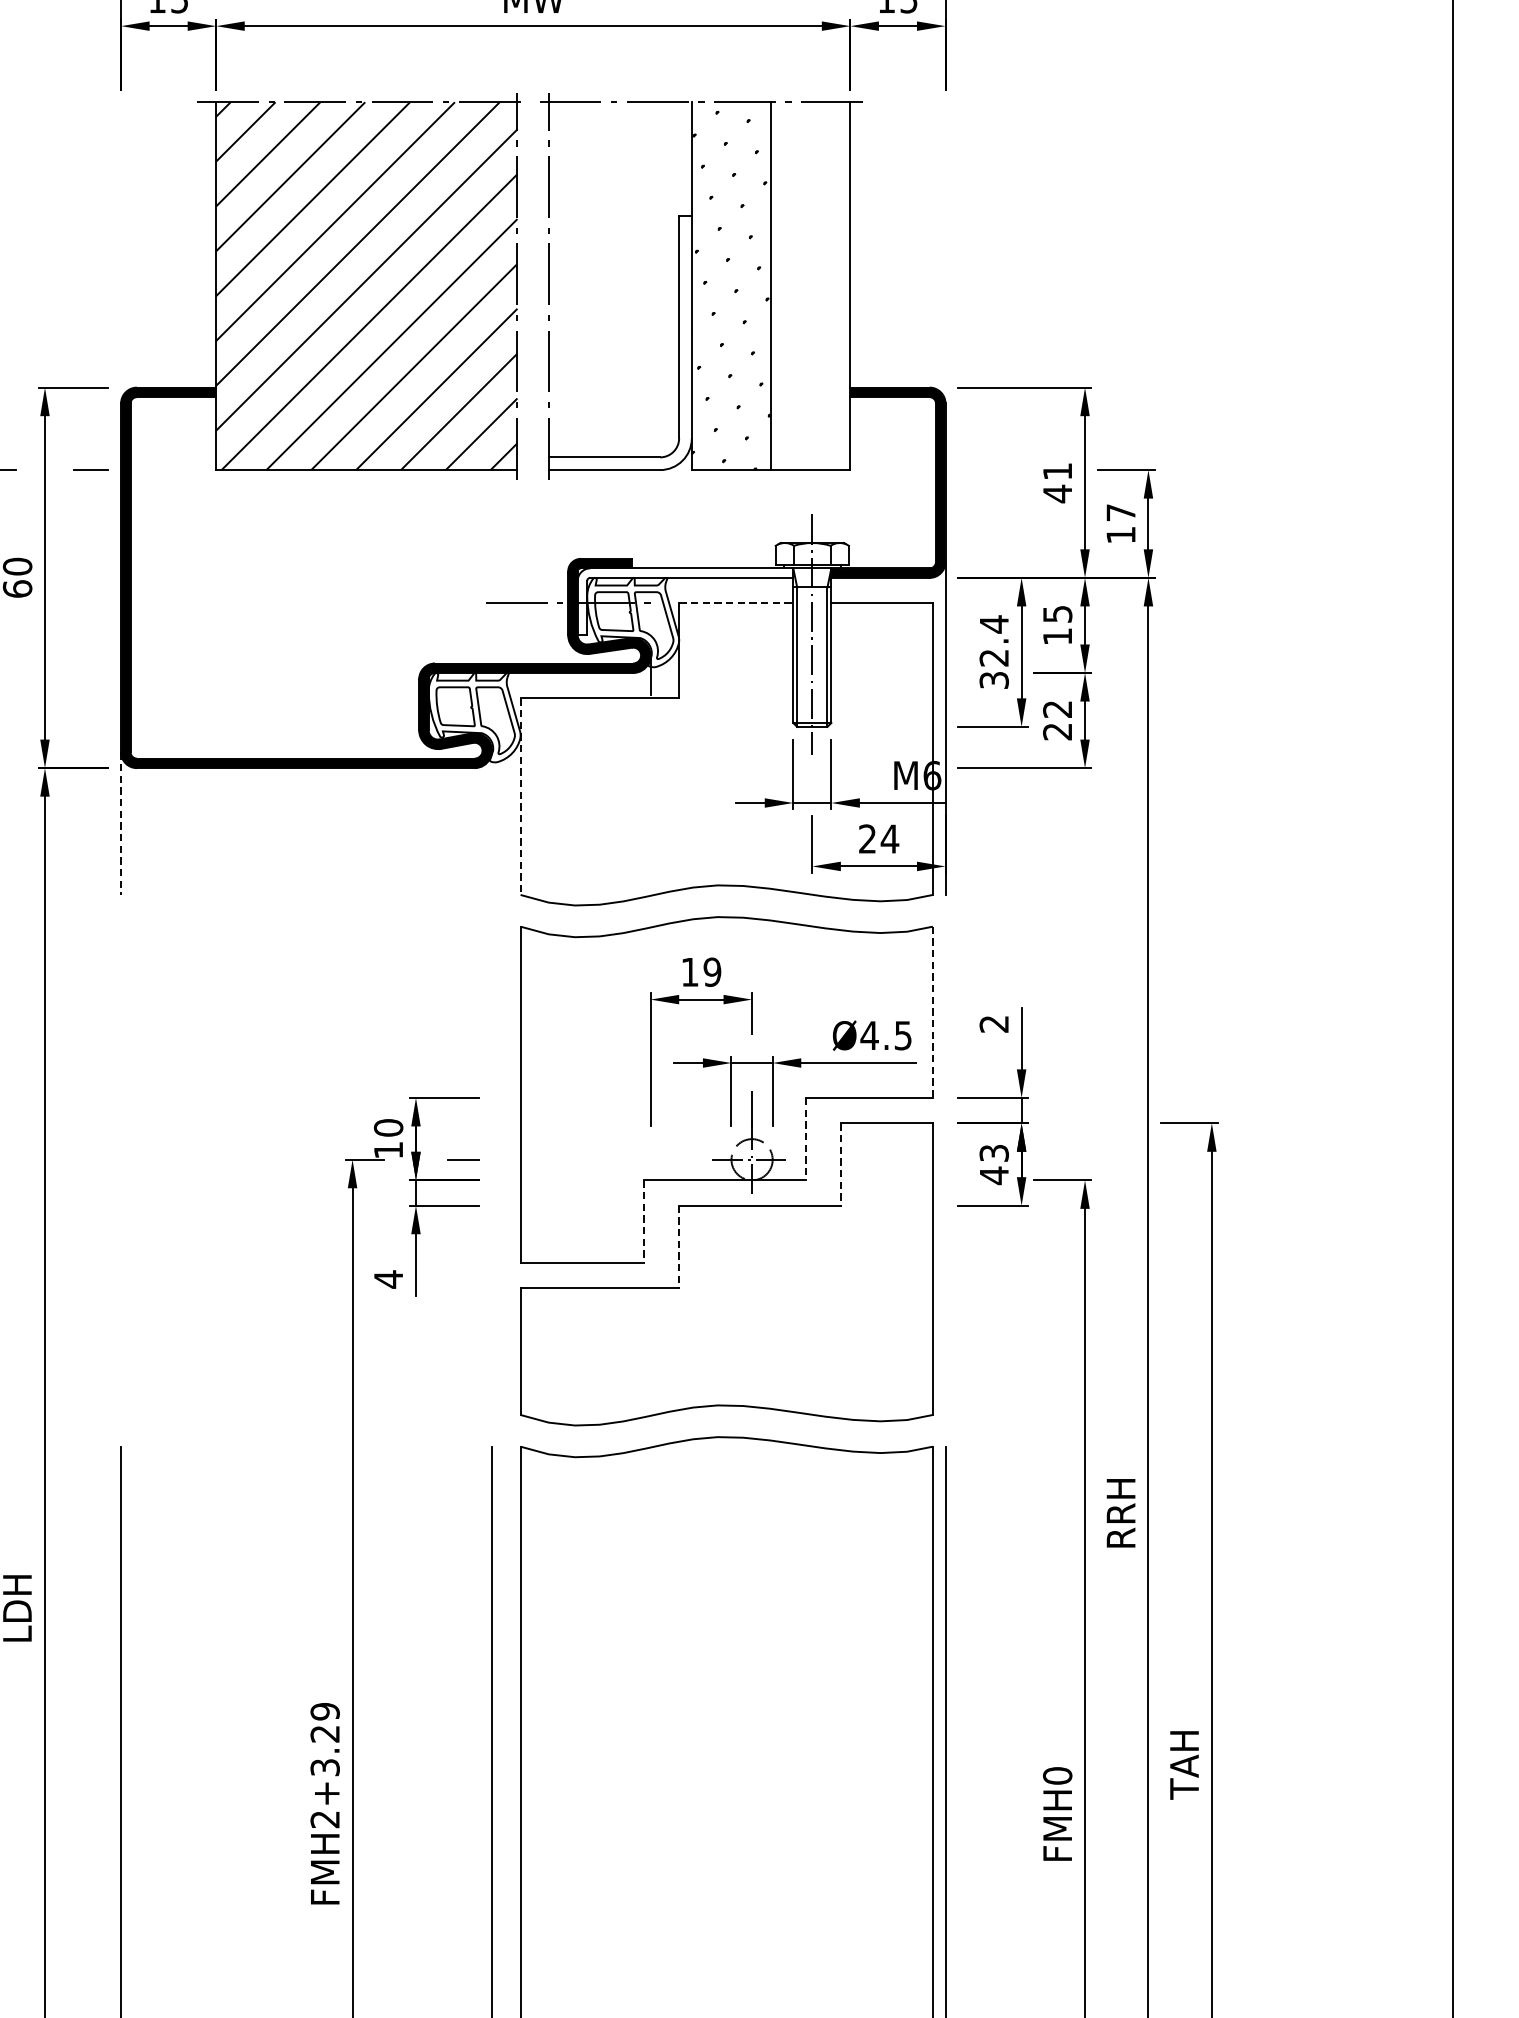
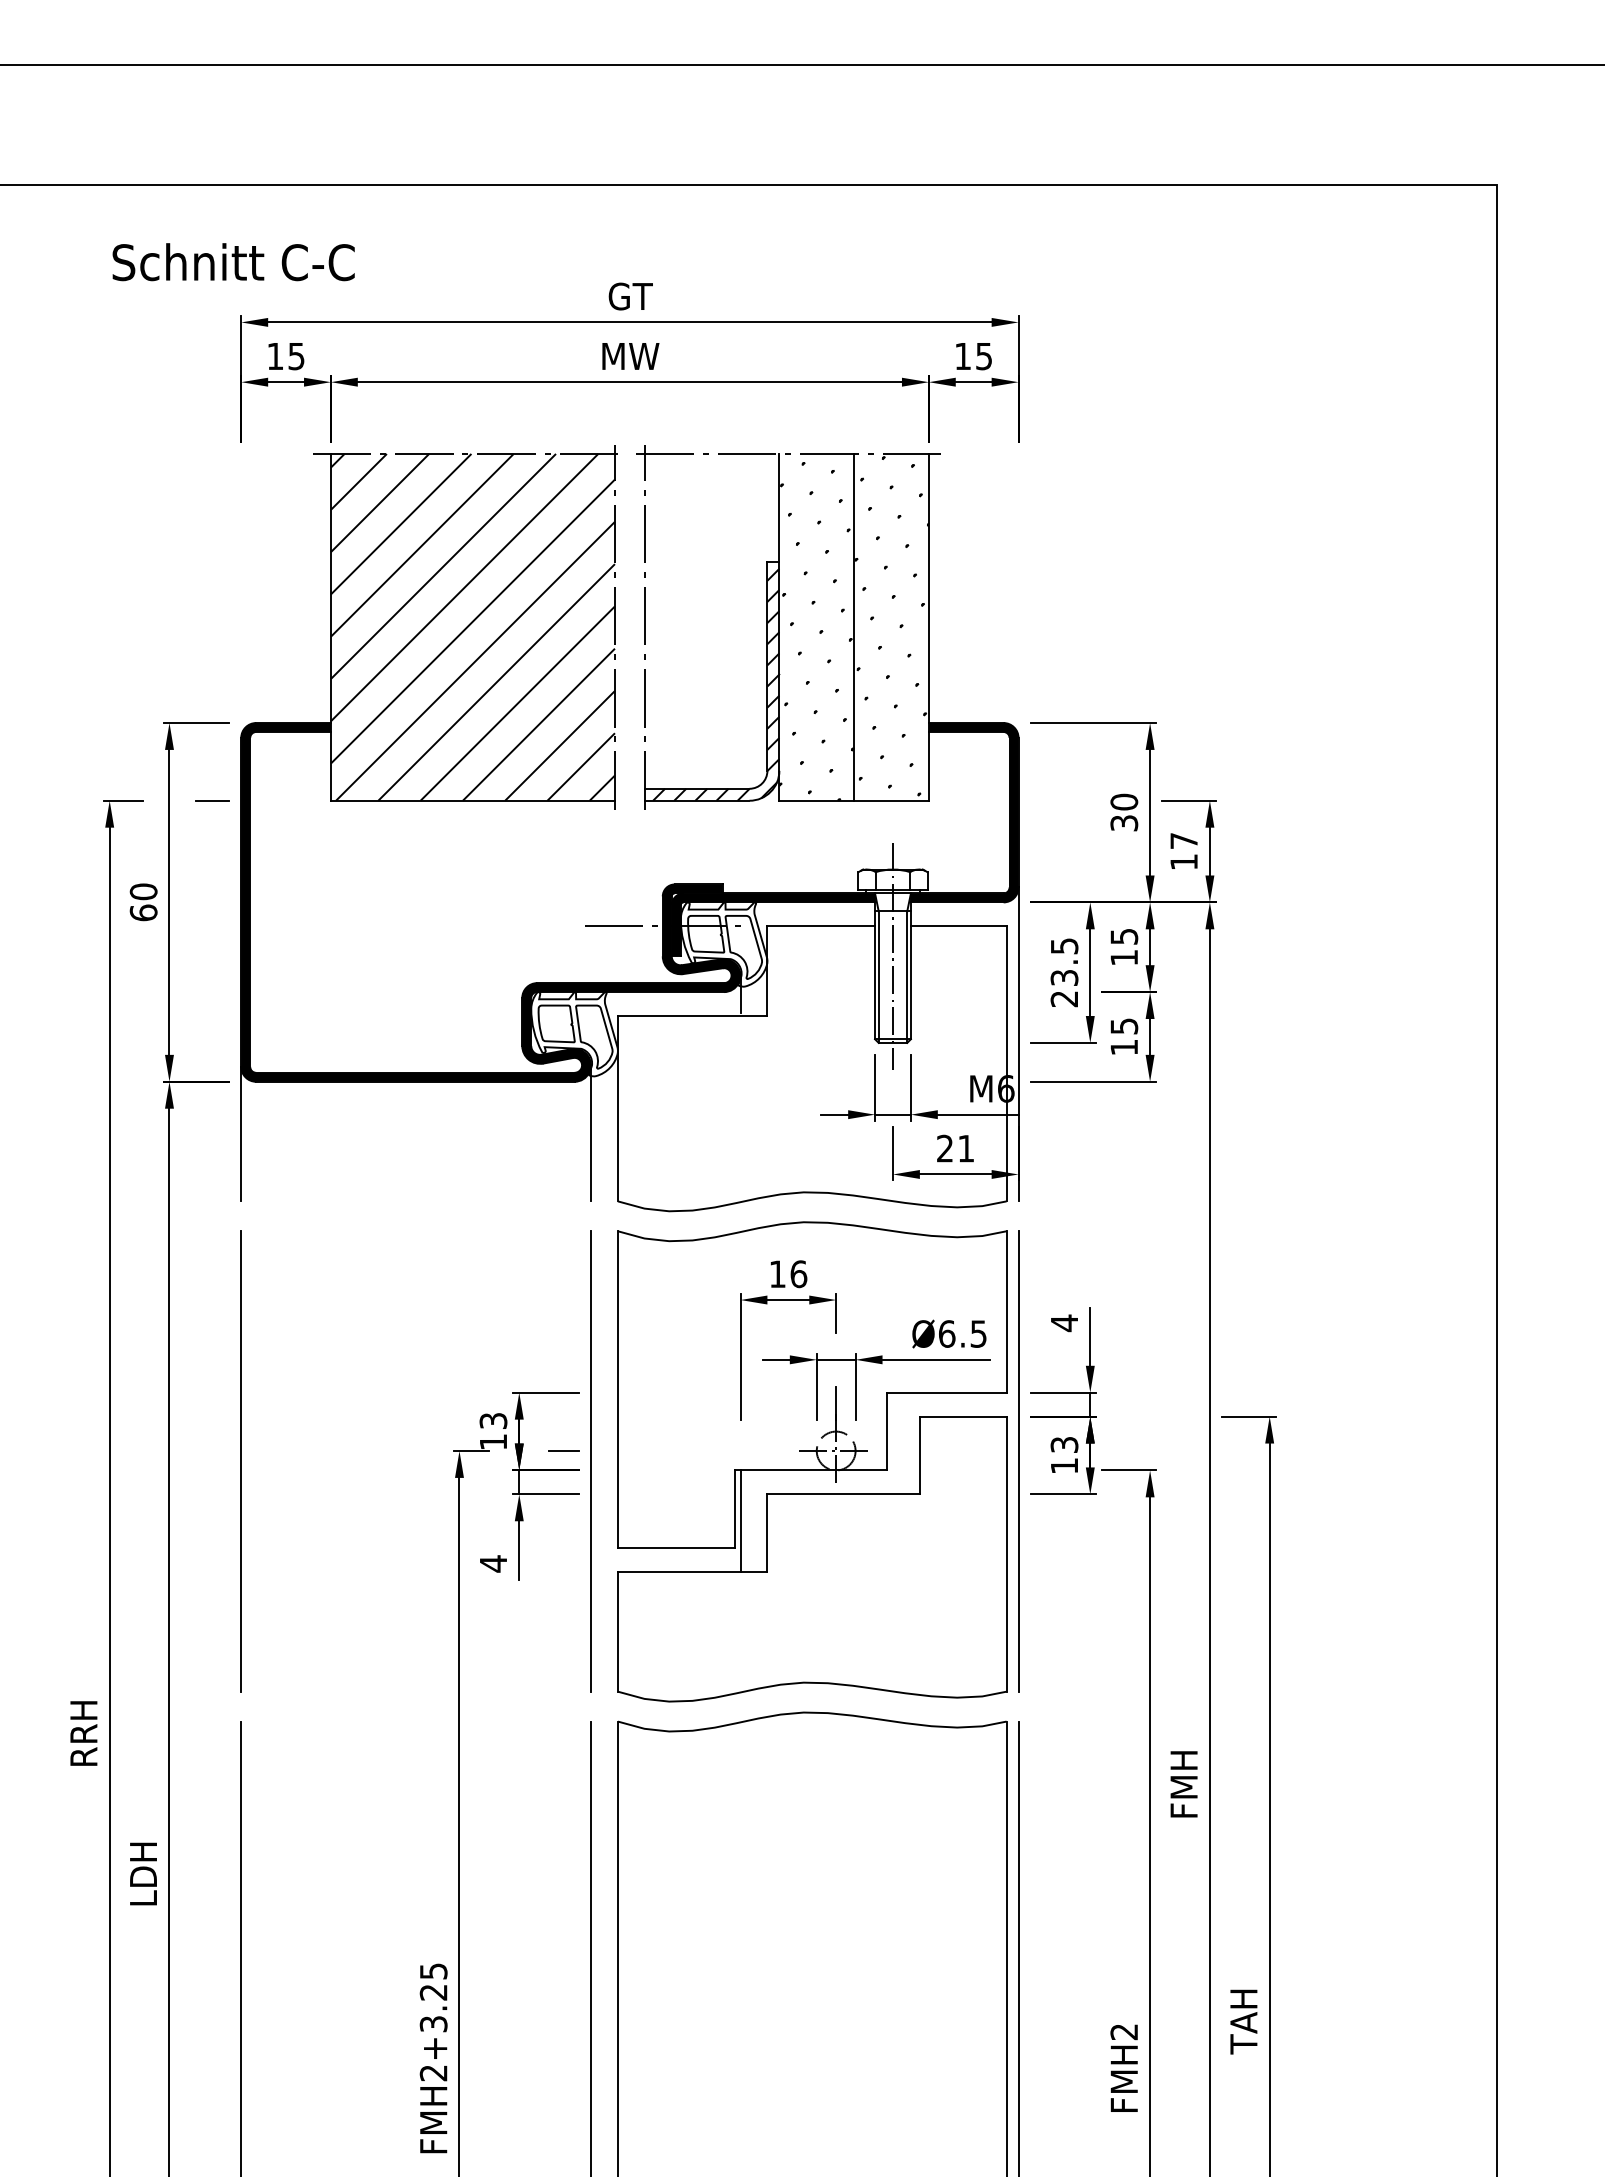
hatch: (810, 284) -> (891, 625), added
hatch: (625, 346) -> (716, 684), added
text: (1057, 482) -> (1124, 812), 41 -> 30
fill: (685, 601) -> (773, 924), added
line: (736, 603) -> (821, 926), dashed -> solid
text: (994, 652) -> (1064, 972), 32.4 -> 23.5
text: (1057, 720) -> (1124, 1036), 22 -> 15
line: (520, 796) -> (617, 1108), dashed -> solid
line: (492, 822) -> (591, 1133), added
line: (121, 824) -> (241, 1134), dashed -> solid
text: (889, 838) -> (965, 1148), 24 -> 21
text: (712, 972) -> (798, 1274), 19 -> 16
line: (932, 1012) -> (1006, 1312), dashed -> solid
text: (993, 1024) -> (1063, 1323), 2 -> 4
text: (869, 1035) -> (946, 1333), Ø4.5 -> Ø6.5
text: (388, 1127) -> (493, 1420), 10 -> 13
line: (806, 1139) -> (887, 1431), dashed -> solid
line: (840, 1164) -> (919, 1455), dashed -> solid
line: (121, 1170) -> (241, 1461), added
line: (492, 1170) -> (591, 1461), added
line: (945, 1170) -> (1018, 1461), added
text: (994, 1175) -> (1064, 1465), 43 -> 13
line: (644, 1221) -> (734, 1509), dashed -> solid
line: (650, 1234) -> (740, 1521), added
line: (679, 1247) -> (767, 1533), dashed -> solid
text: (1120, 1513) -> (1183, 1784), RRH -> FMH
text: (325, 1711) -> (433, 1971), FMH2+3.29 -> FMH2+3.25
text: (1057, 1775) -> (1124, 2031), FMH0 -> FMH2

